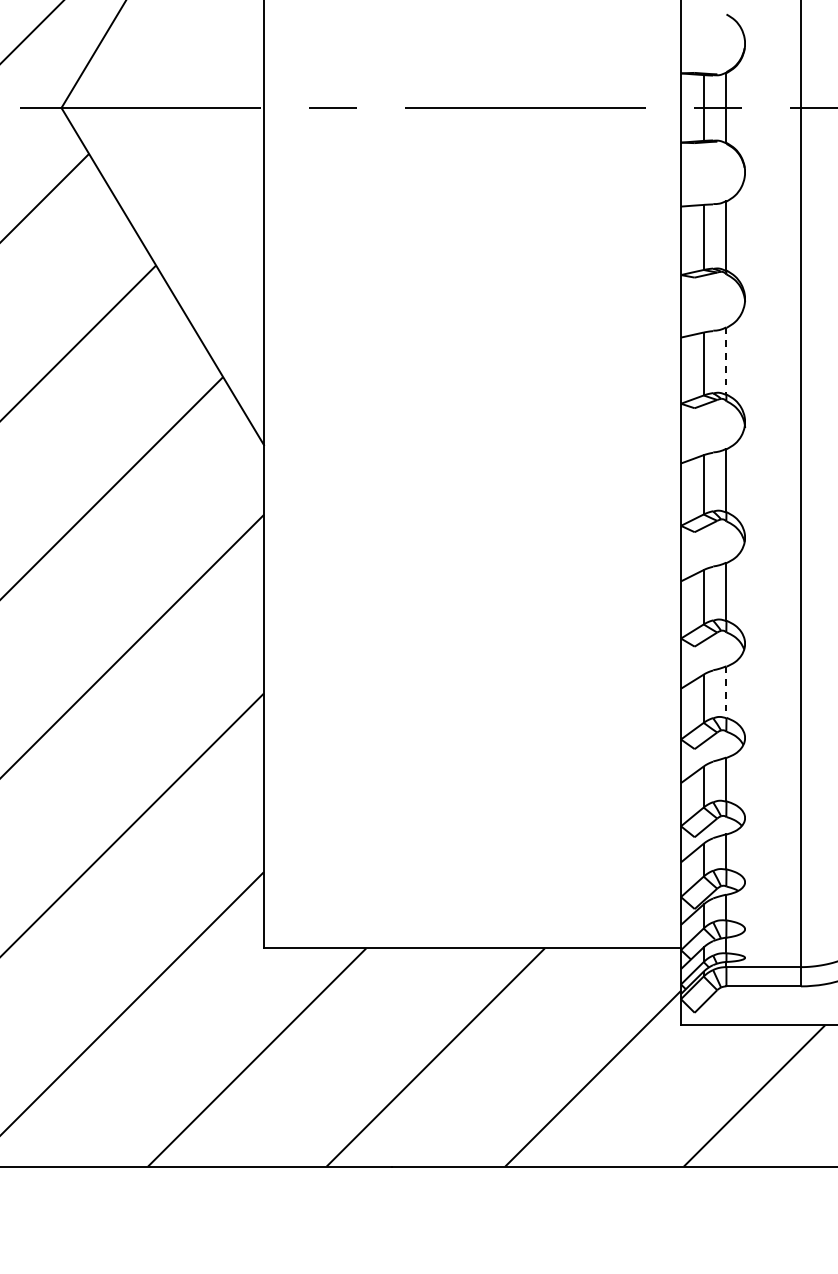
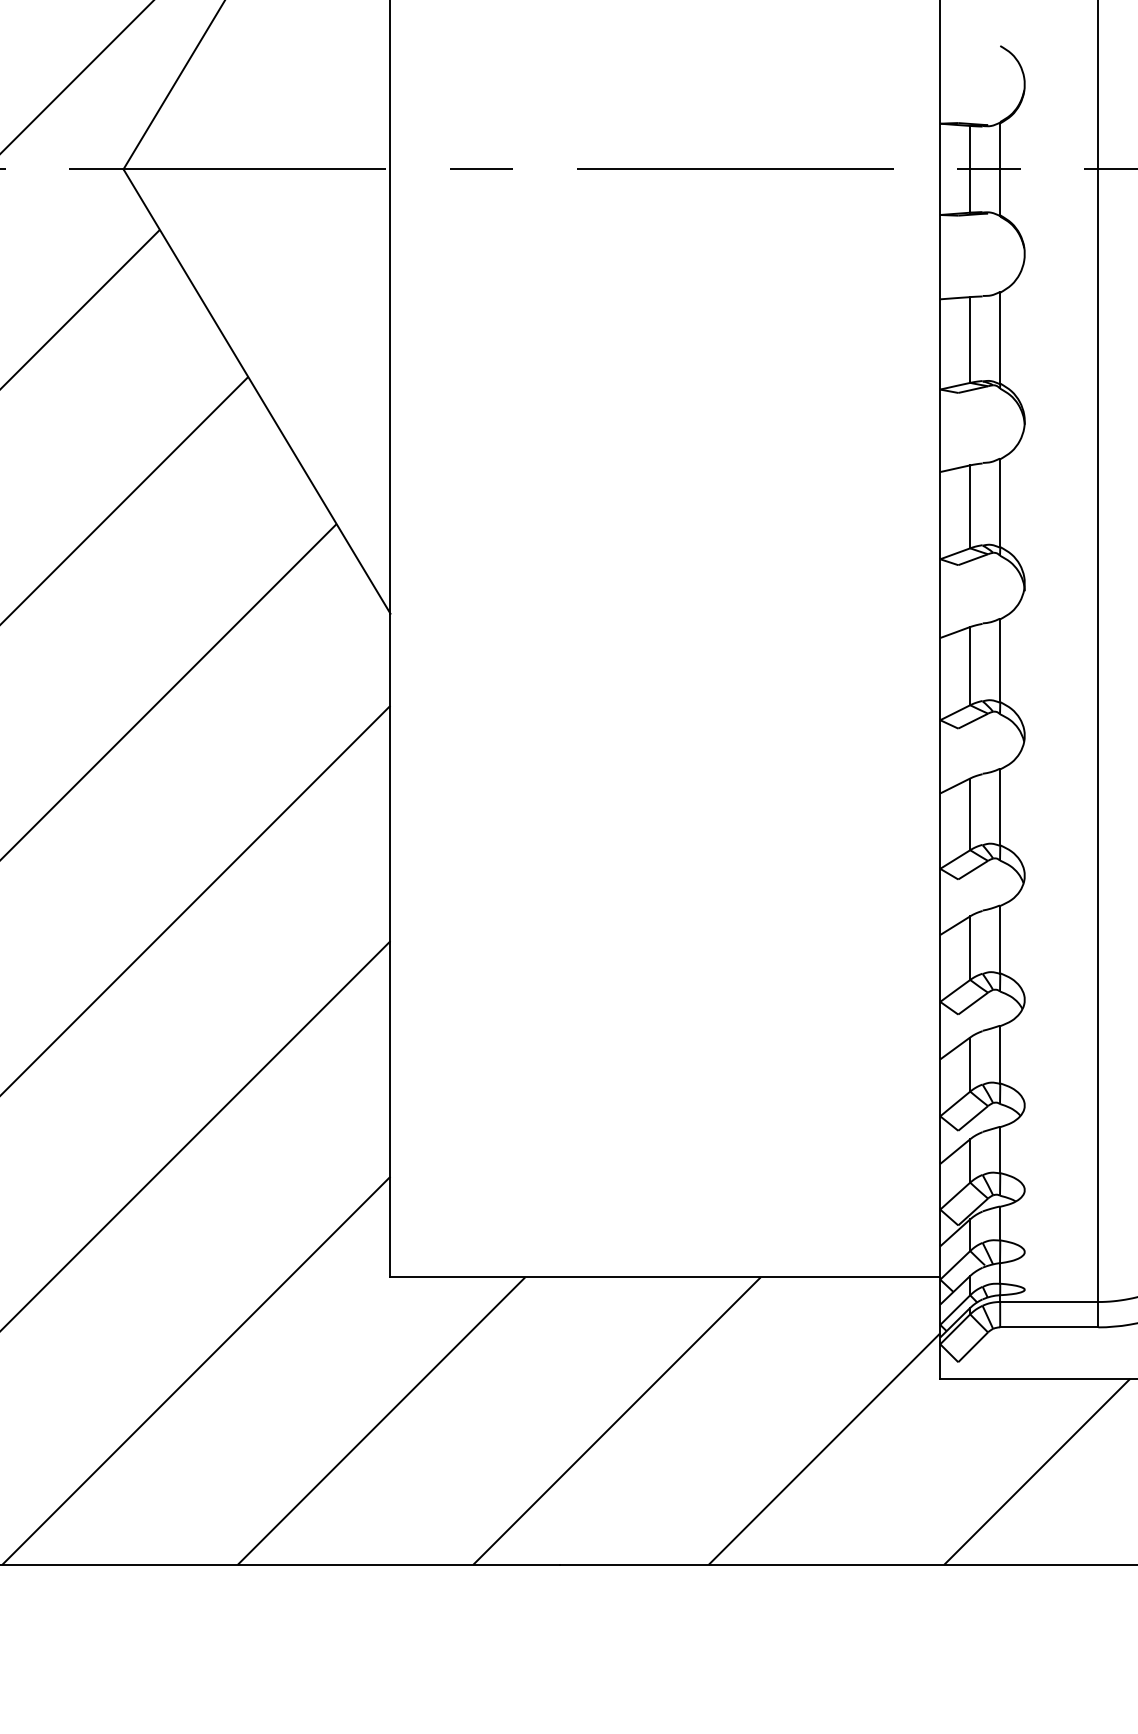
line: (726, 361) -> (1000, 503), dashed -> solid
line: (726, 692) -> (1000, 939), dashed -> solid

